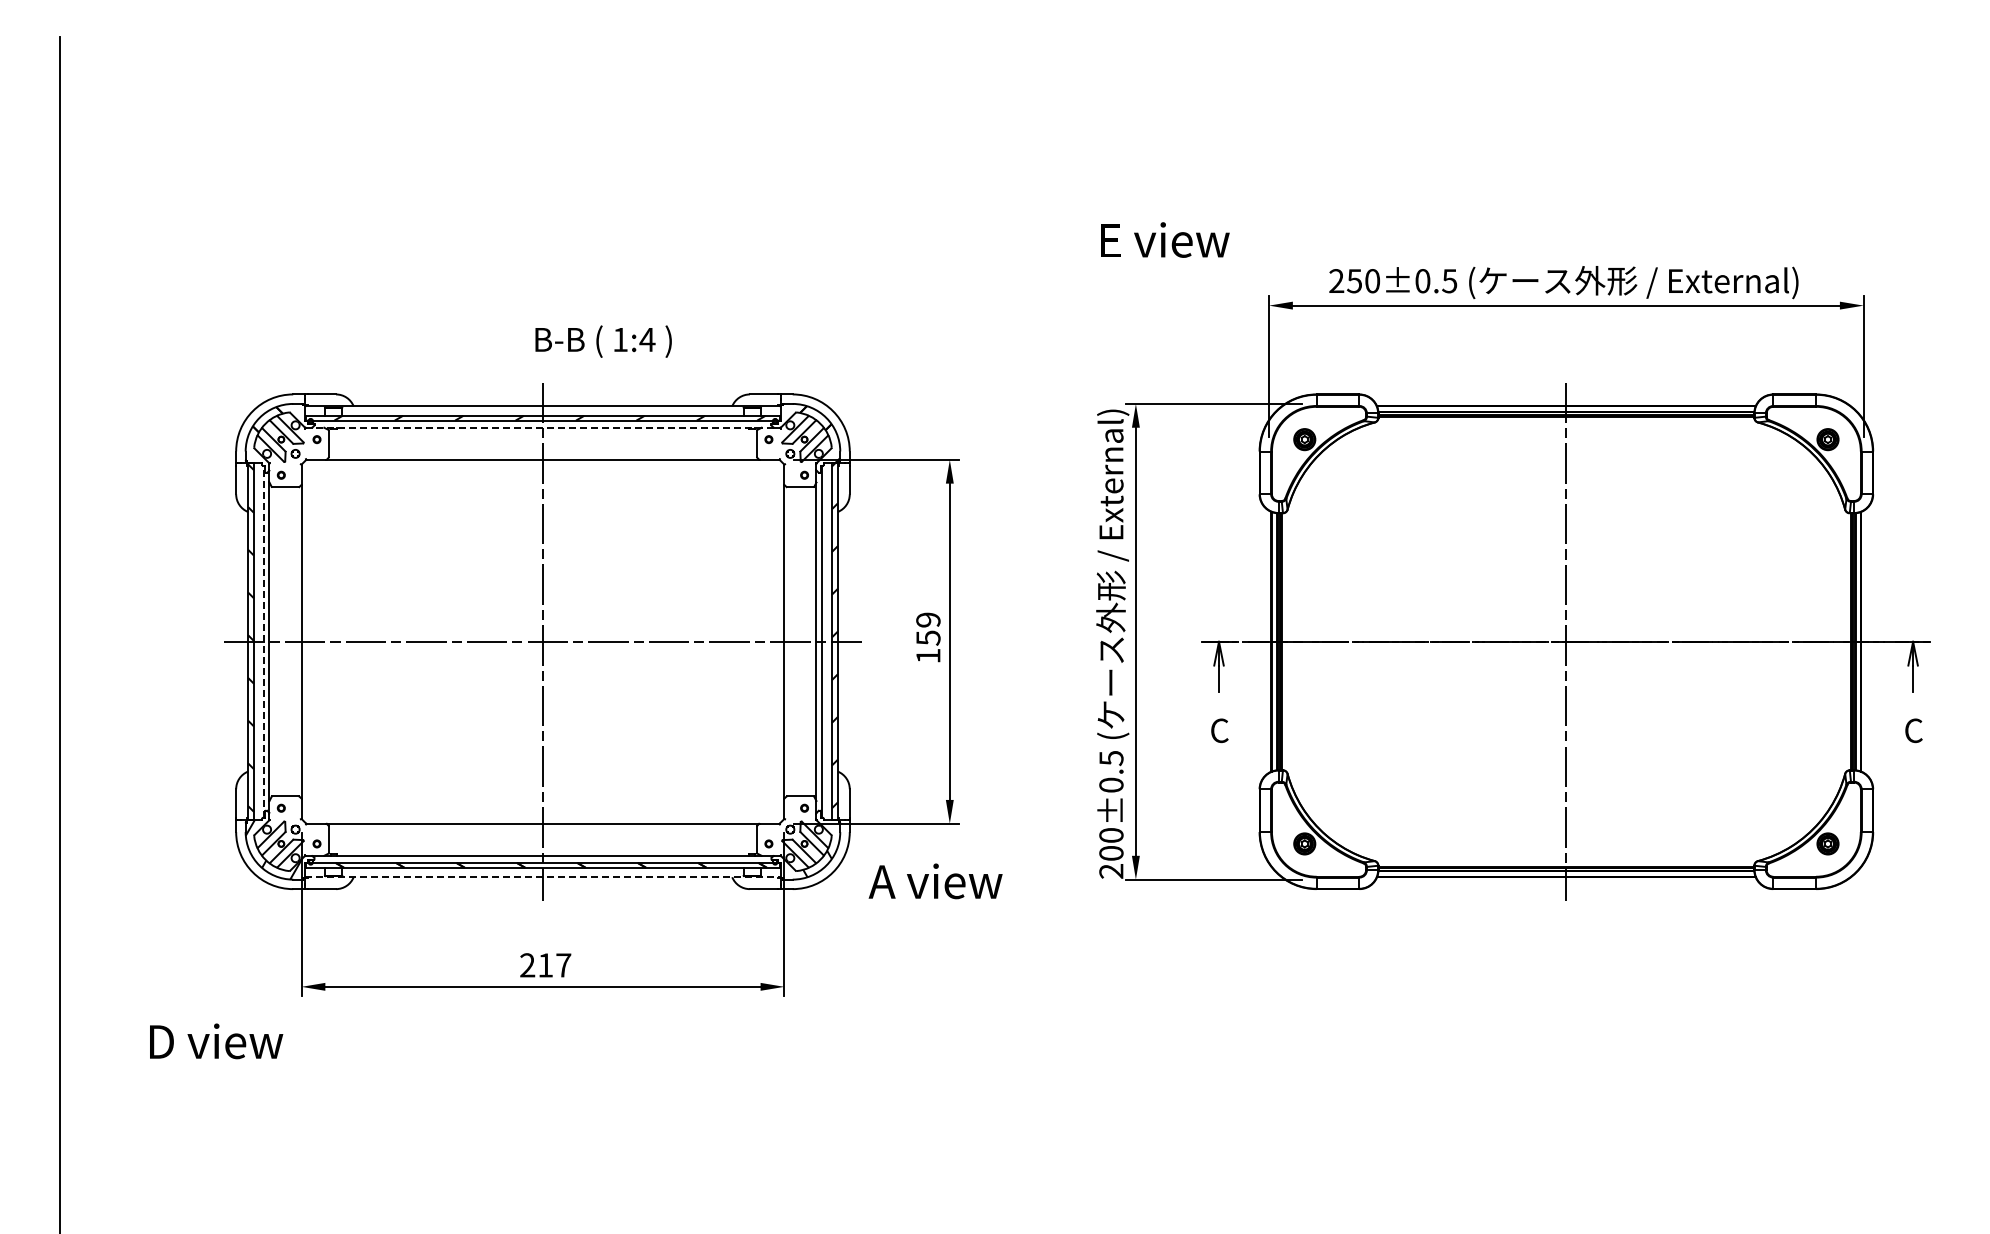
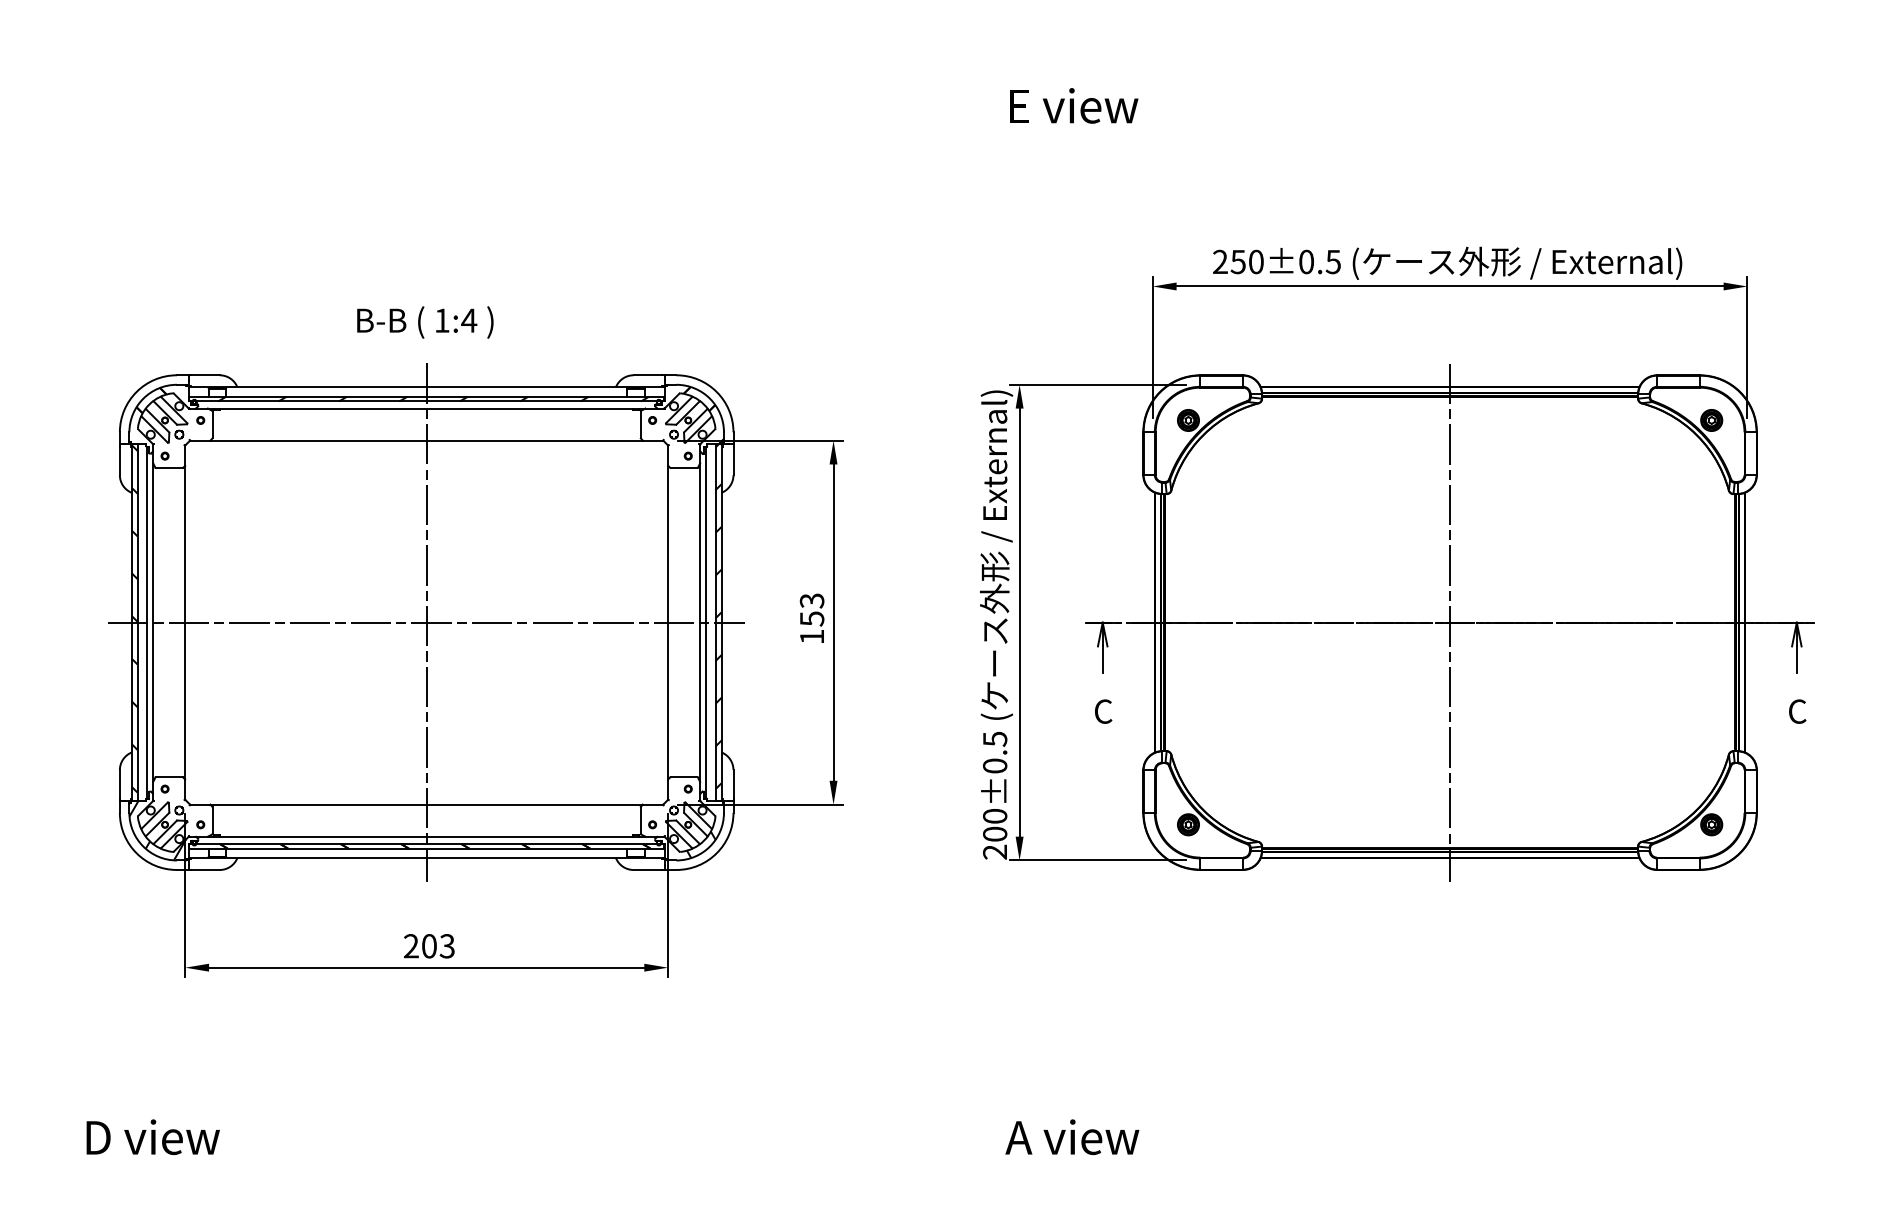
text: (1165, 239) -> (1074, 105), moved
text: (603, 341) -> (425, 322), moved
line: (542, 427) -> (426, 408), dashed -> solid
text: (928, 619) -> (812, 600), 159 -> 153
line: (263, 641) -> (147, 622), dashed -> solid
line: (542, 877) -> (426, 858), dashed -> solid
text: (935, 881) -> (1072, 1137), moved
text: (554, 965) -> (438, 946), 217 -> 203
text: (216, 1041) -> (153, 1137), moved

